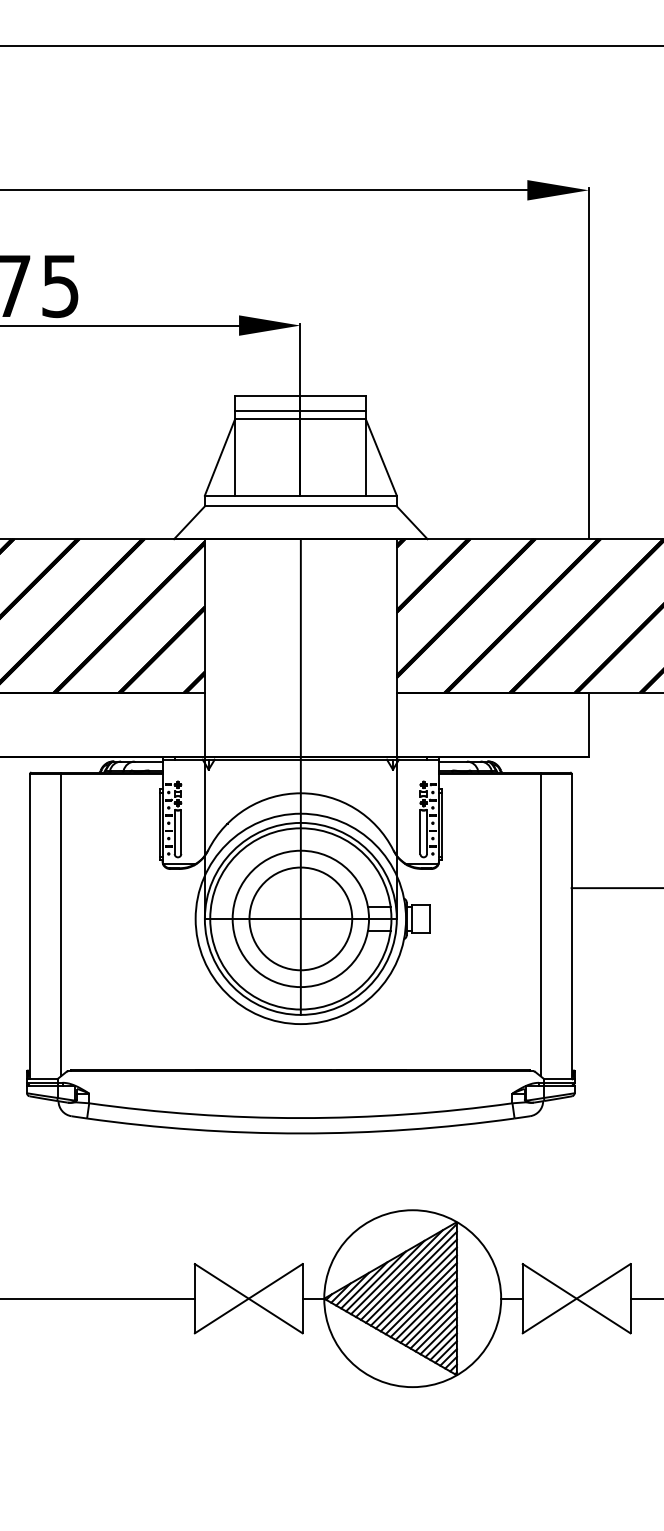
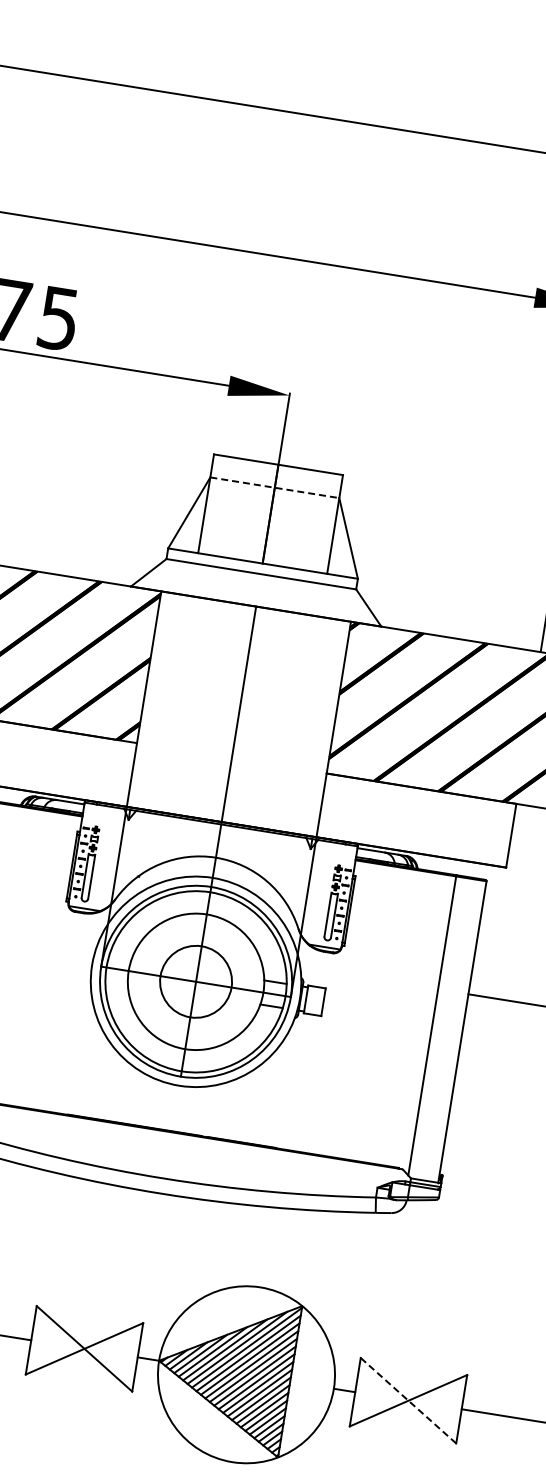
line: (300, 410) -> (276, 479), removed
line: (300, 418) -> (274, 487), solid -> dashed
circle: (300, 918) -> (195, 981), size x0.7
line: (576, 1298) -> (408, 1400), solid -> dashed

